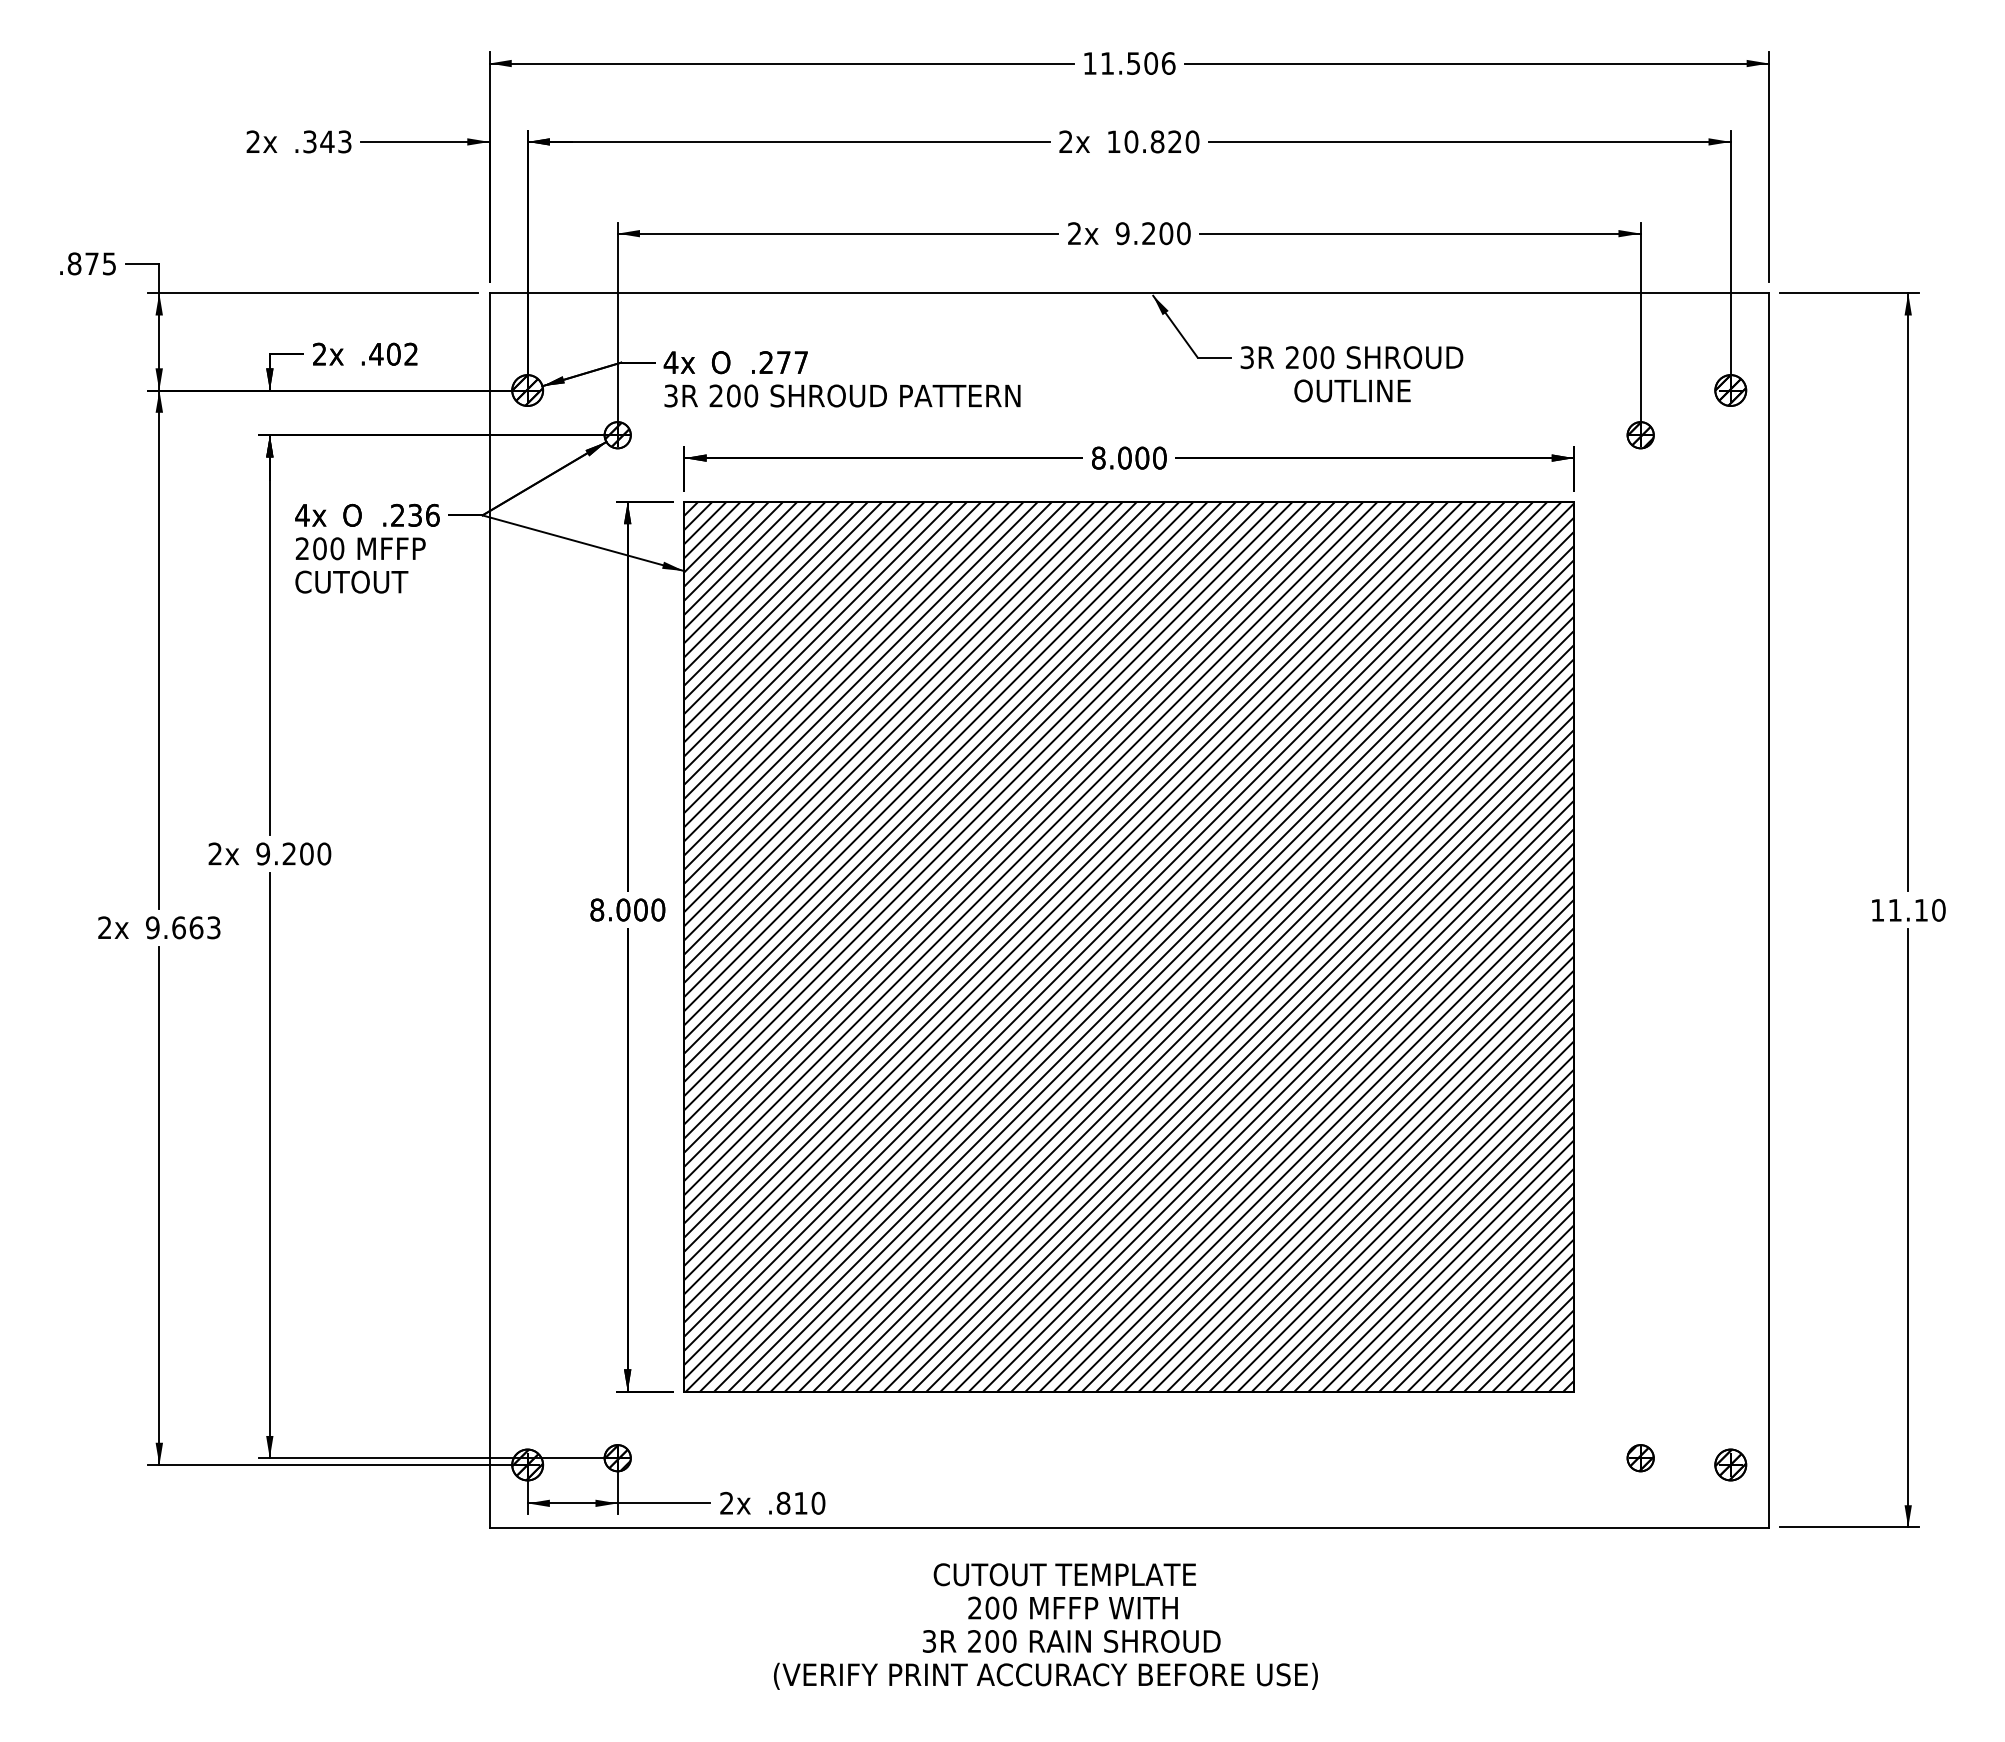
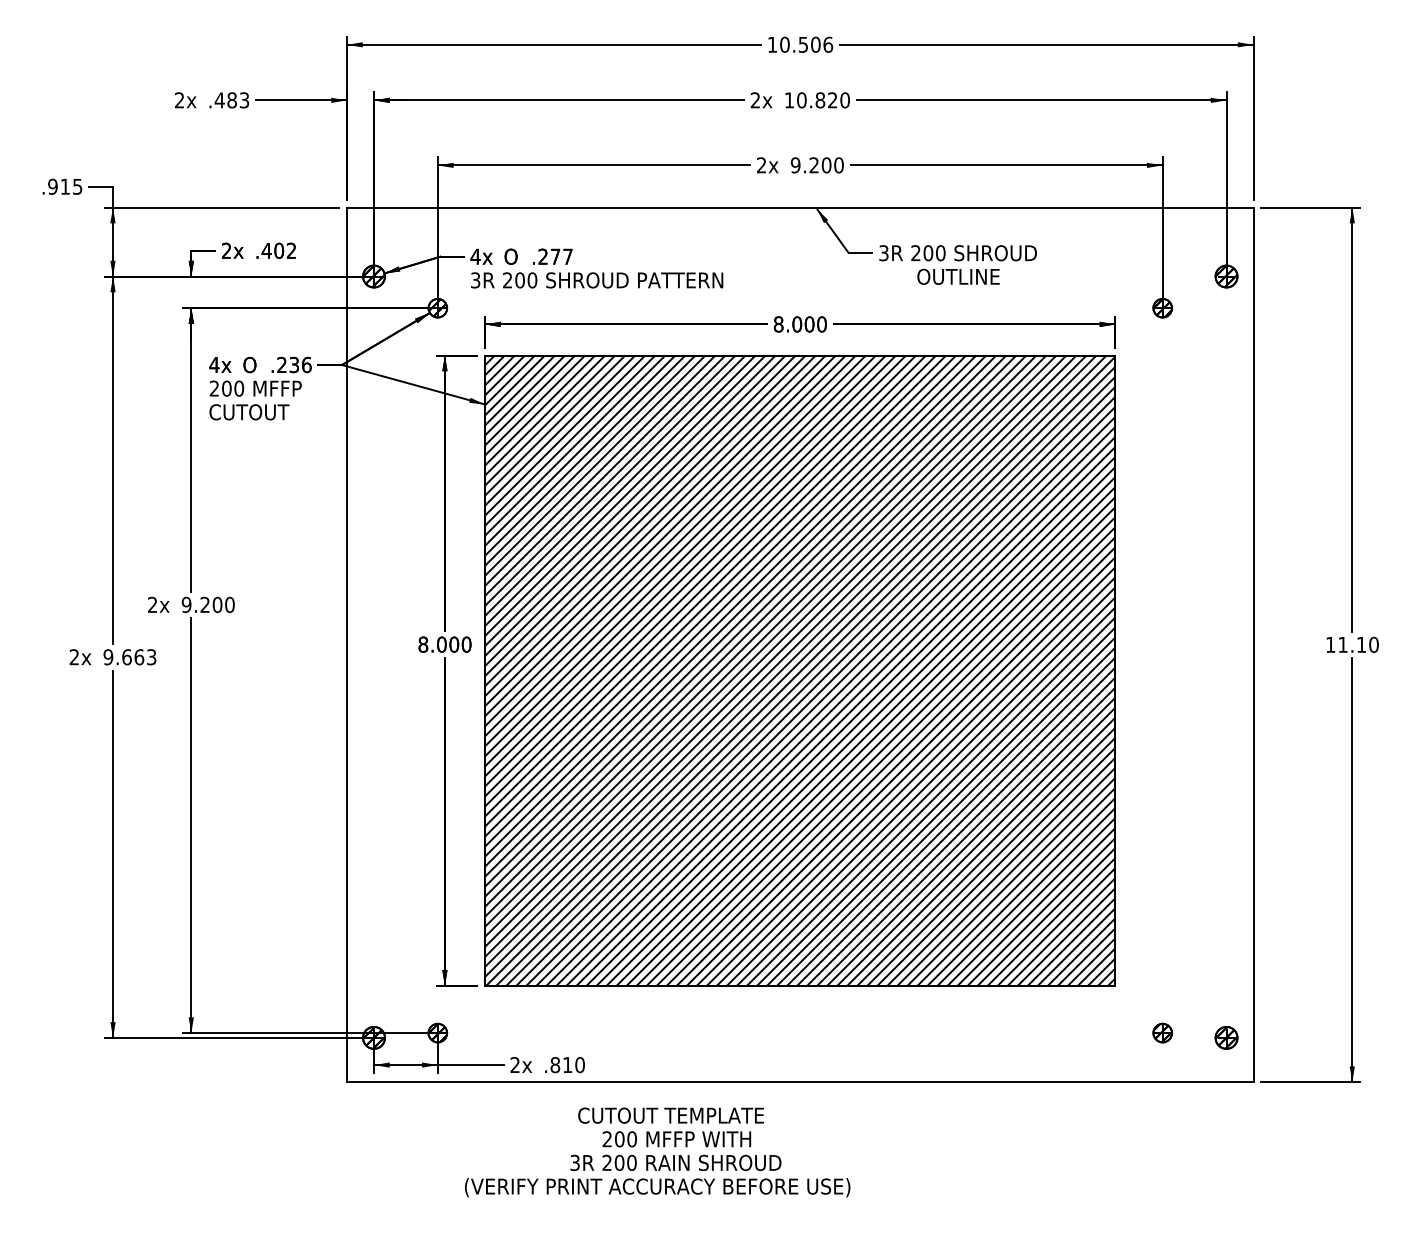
text: (1107, 63) -> (784, 44), 11.506 -> 10.506
text: (318, 141) -> (225, 100), .343 -> .483
text: (82, 263) -> (58, 186), .875 -> .915
text: (1045, 1626) -> (657, 1152), moved

